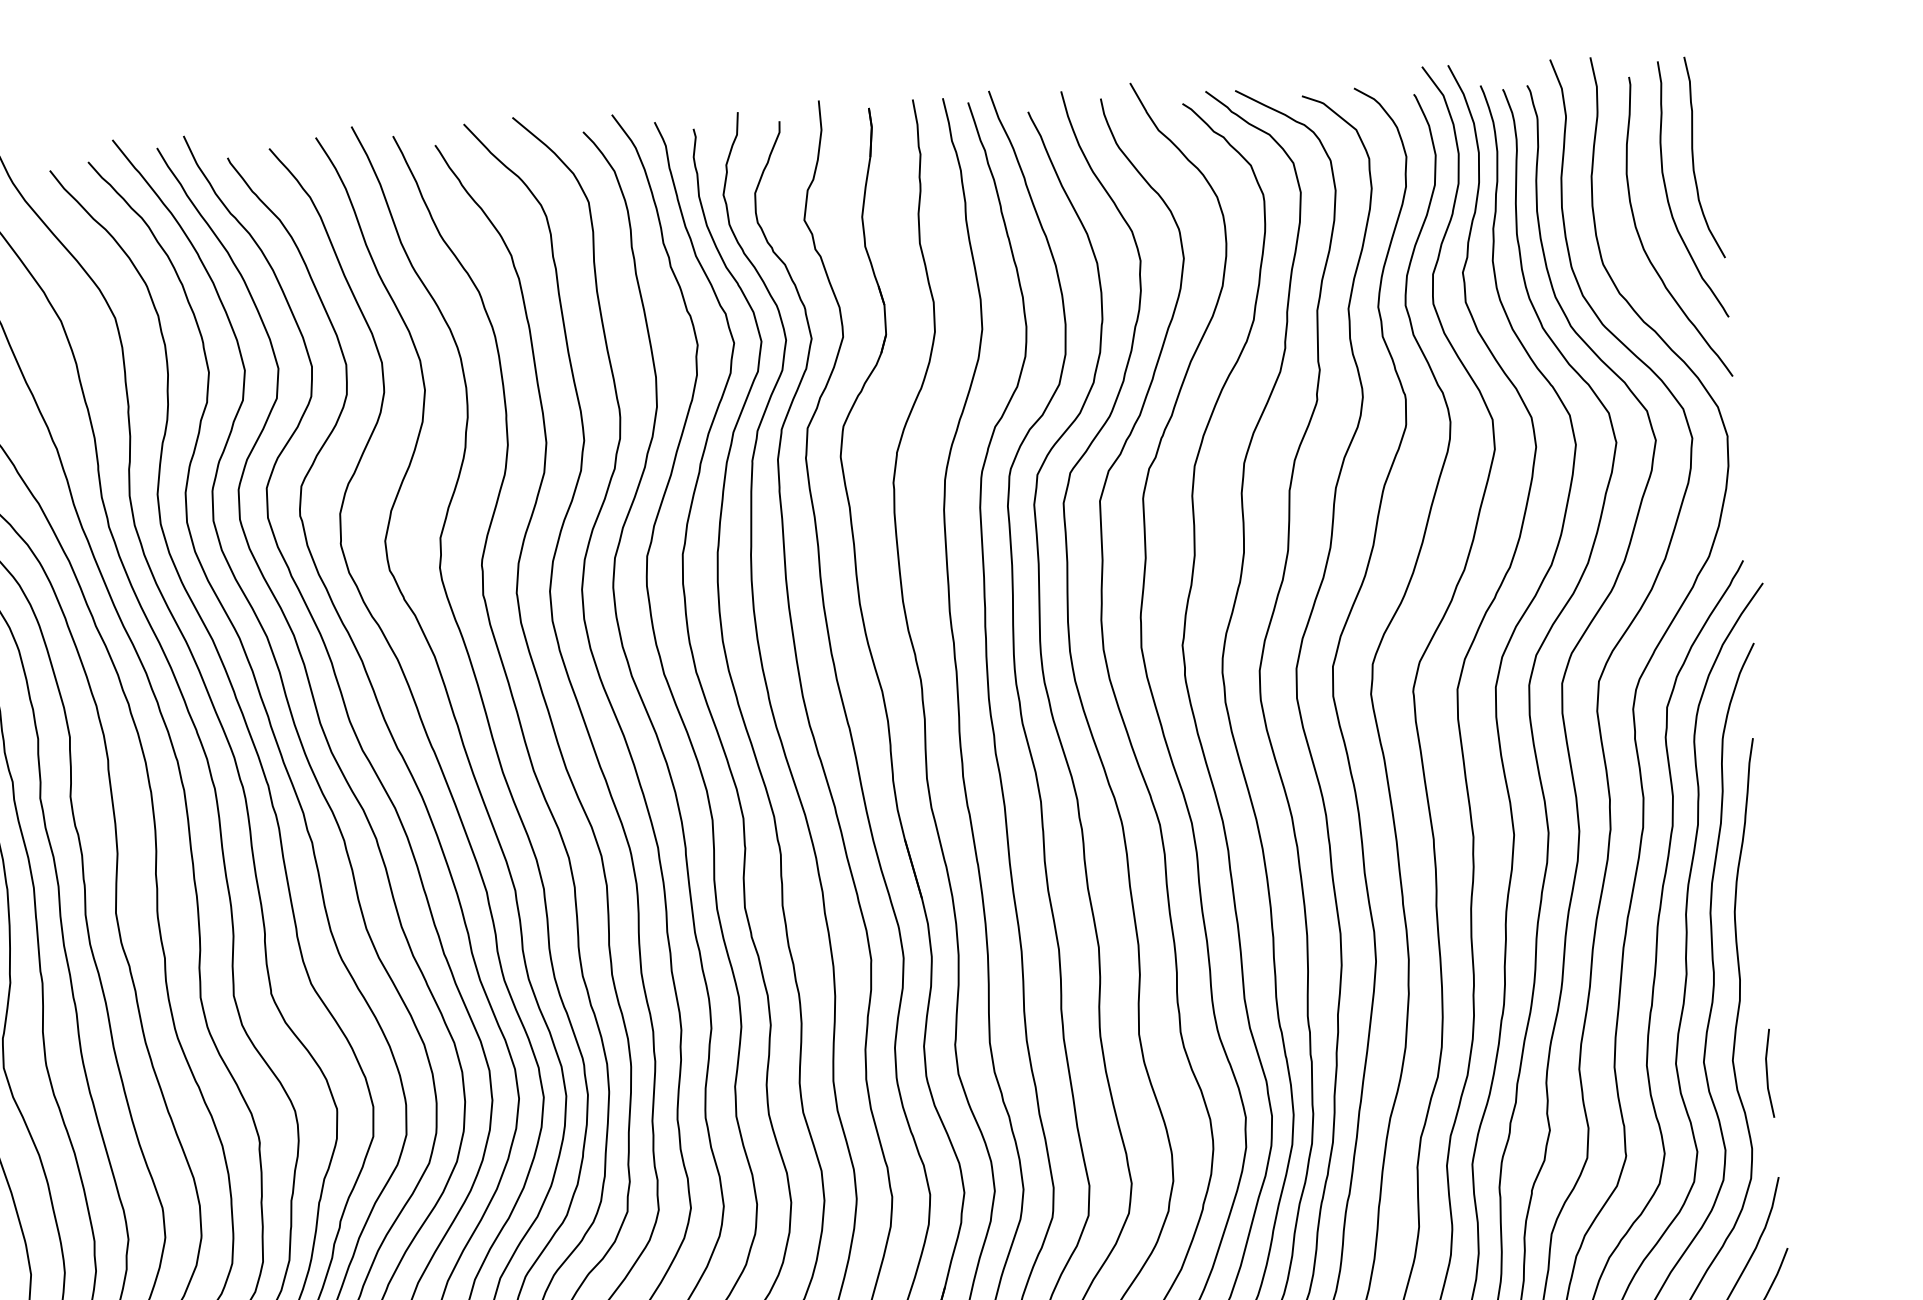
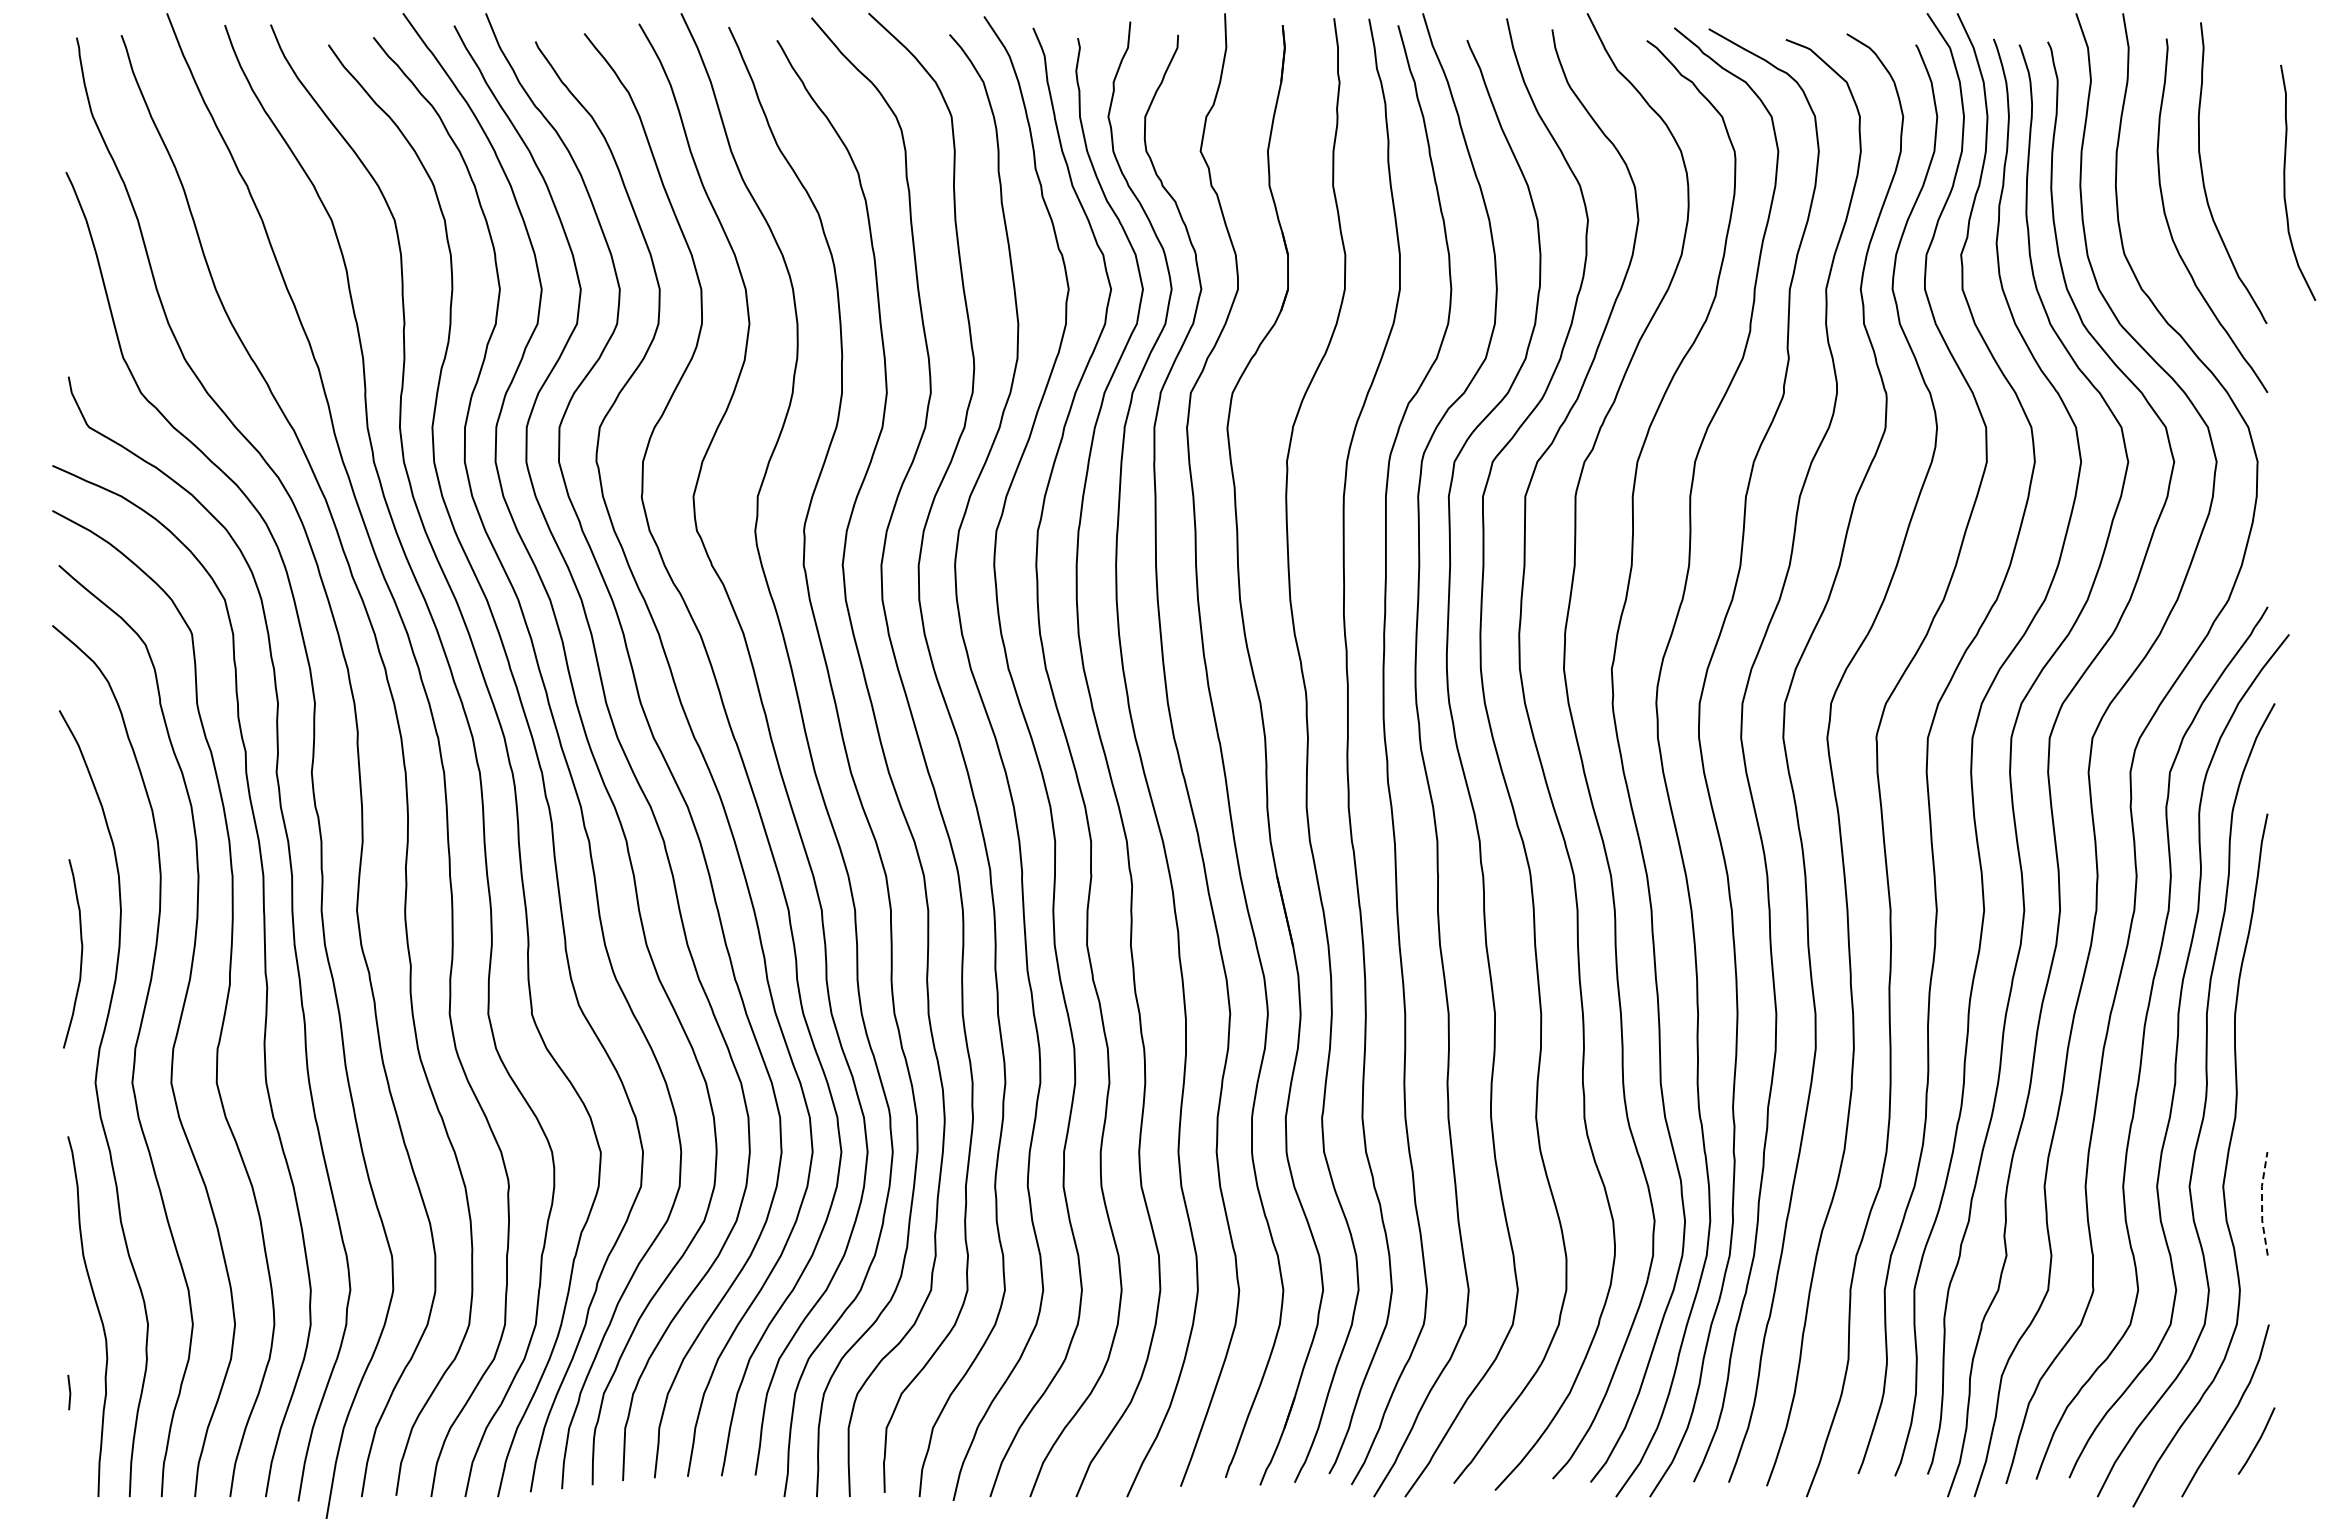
curve: (1693, 157) -> (2285, 182), moved
line: (1767, 1073) -> (2262, 1203), solid -> dashed

